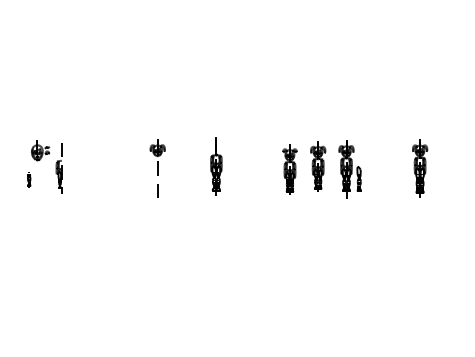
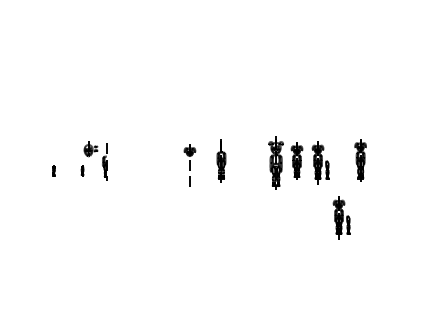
part: (157, 168) -> (189, 165), moved
part: (289, 168) -> (275, 162), size x1.4
part: (419, 168) -> (360, 160), moved
part: (378, 242) -> (341, 217), added

